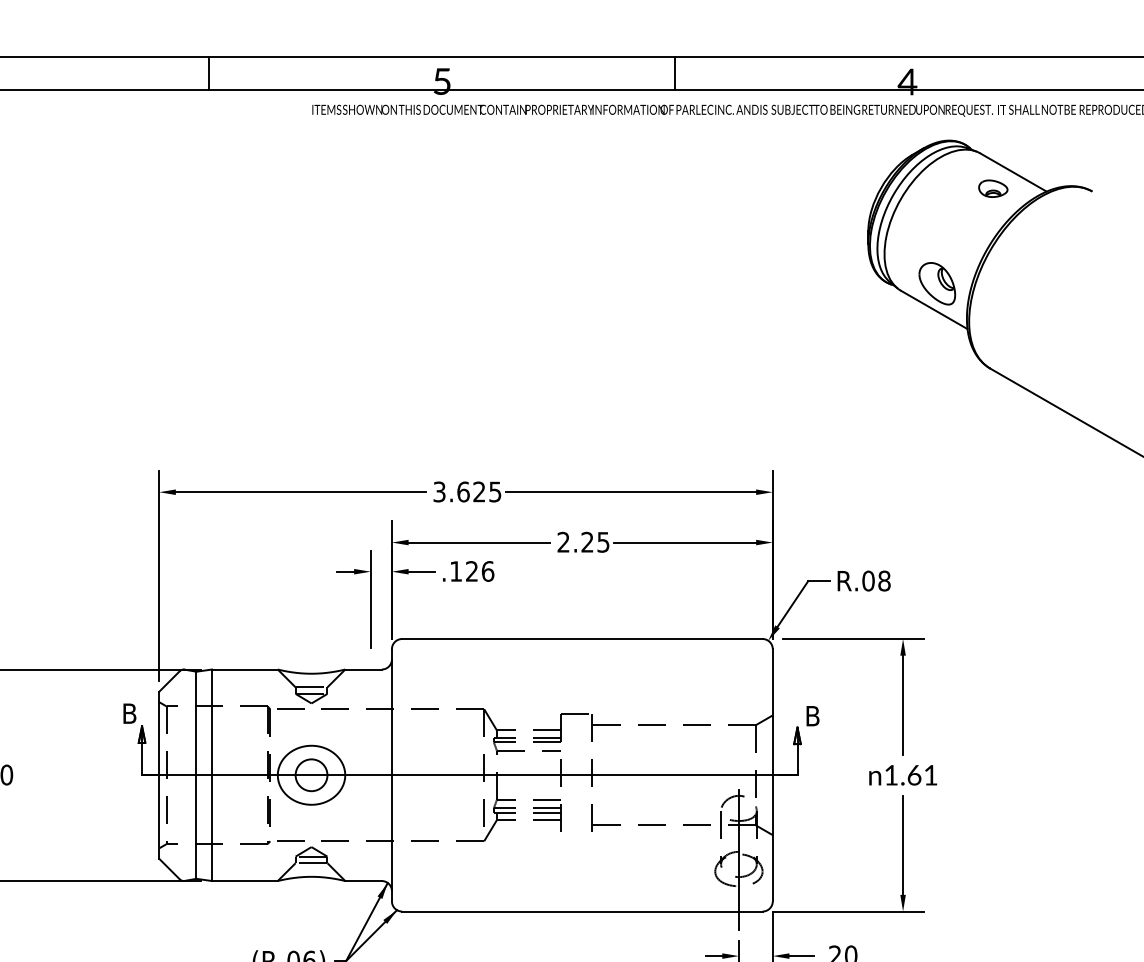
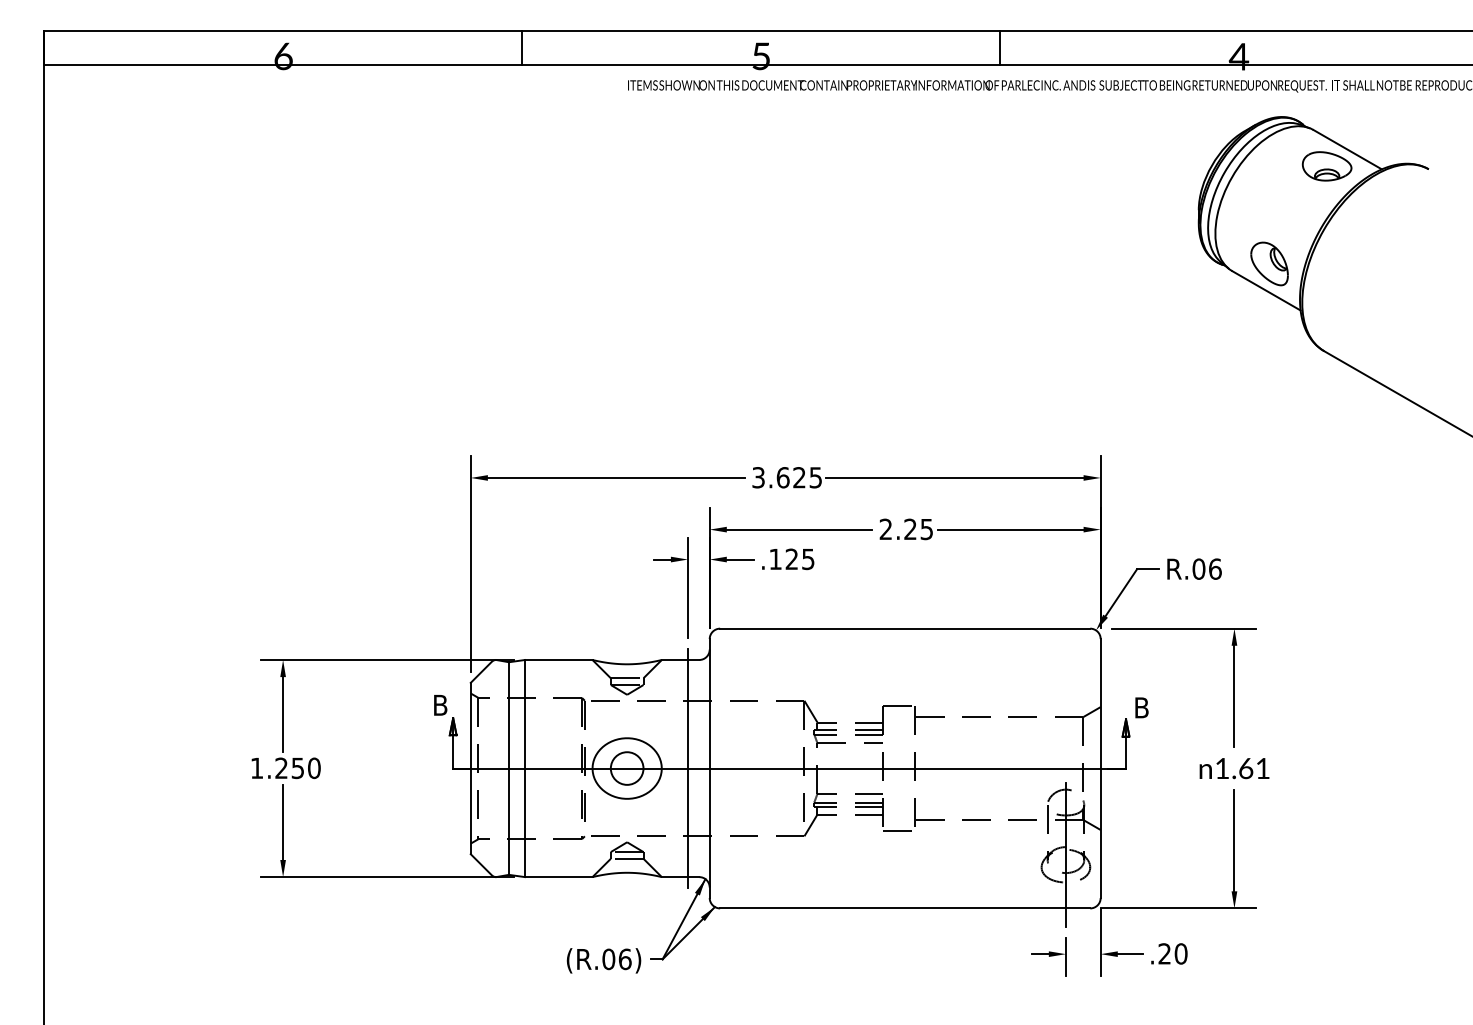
part: (992, 188) -> (1326, 166), size x1.67
text: (488, 571) -> (808, 559), .126 -> .125
text: (884, 580) -> (1215, 568), R.08 -> R.06
line: (371, 775) -> (688, 768), added
line: (575, 836) -> (898, 831), added

